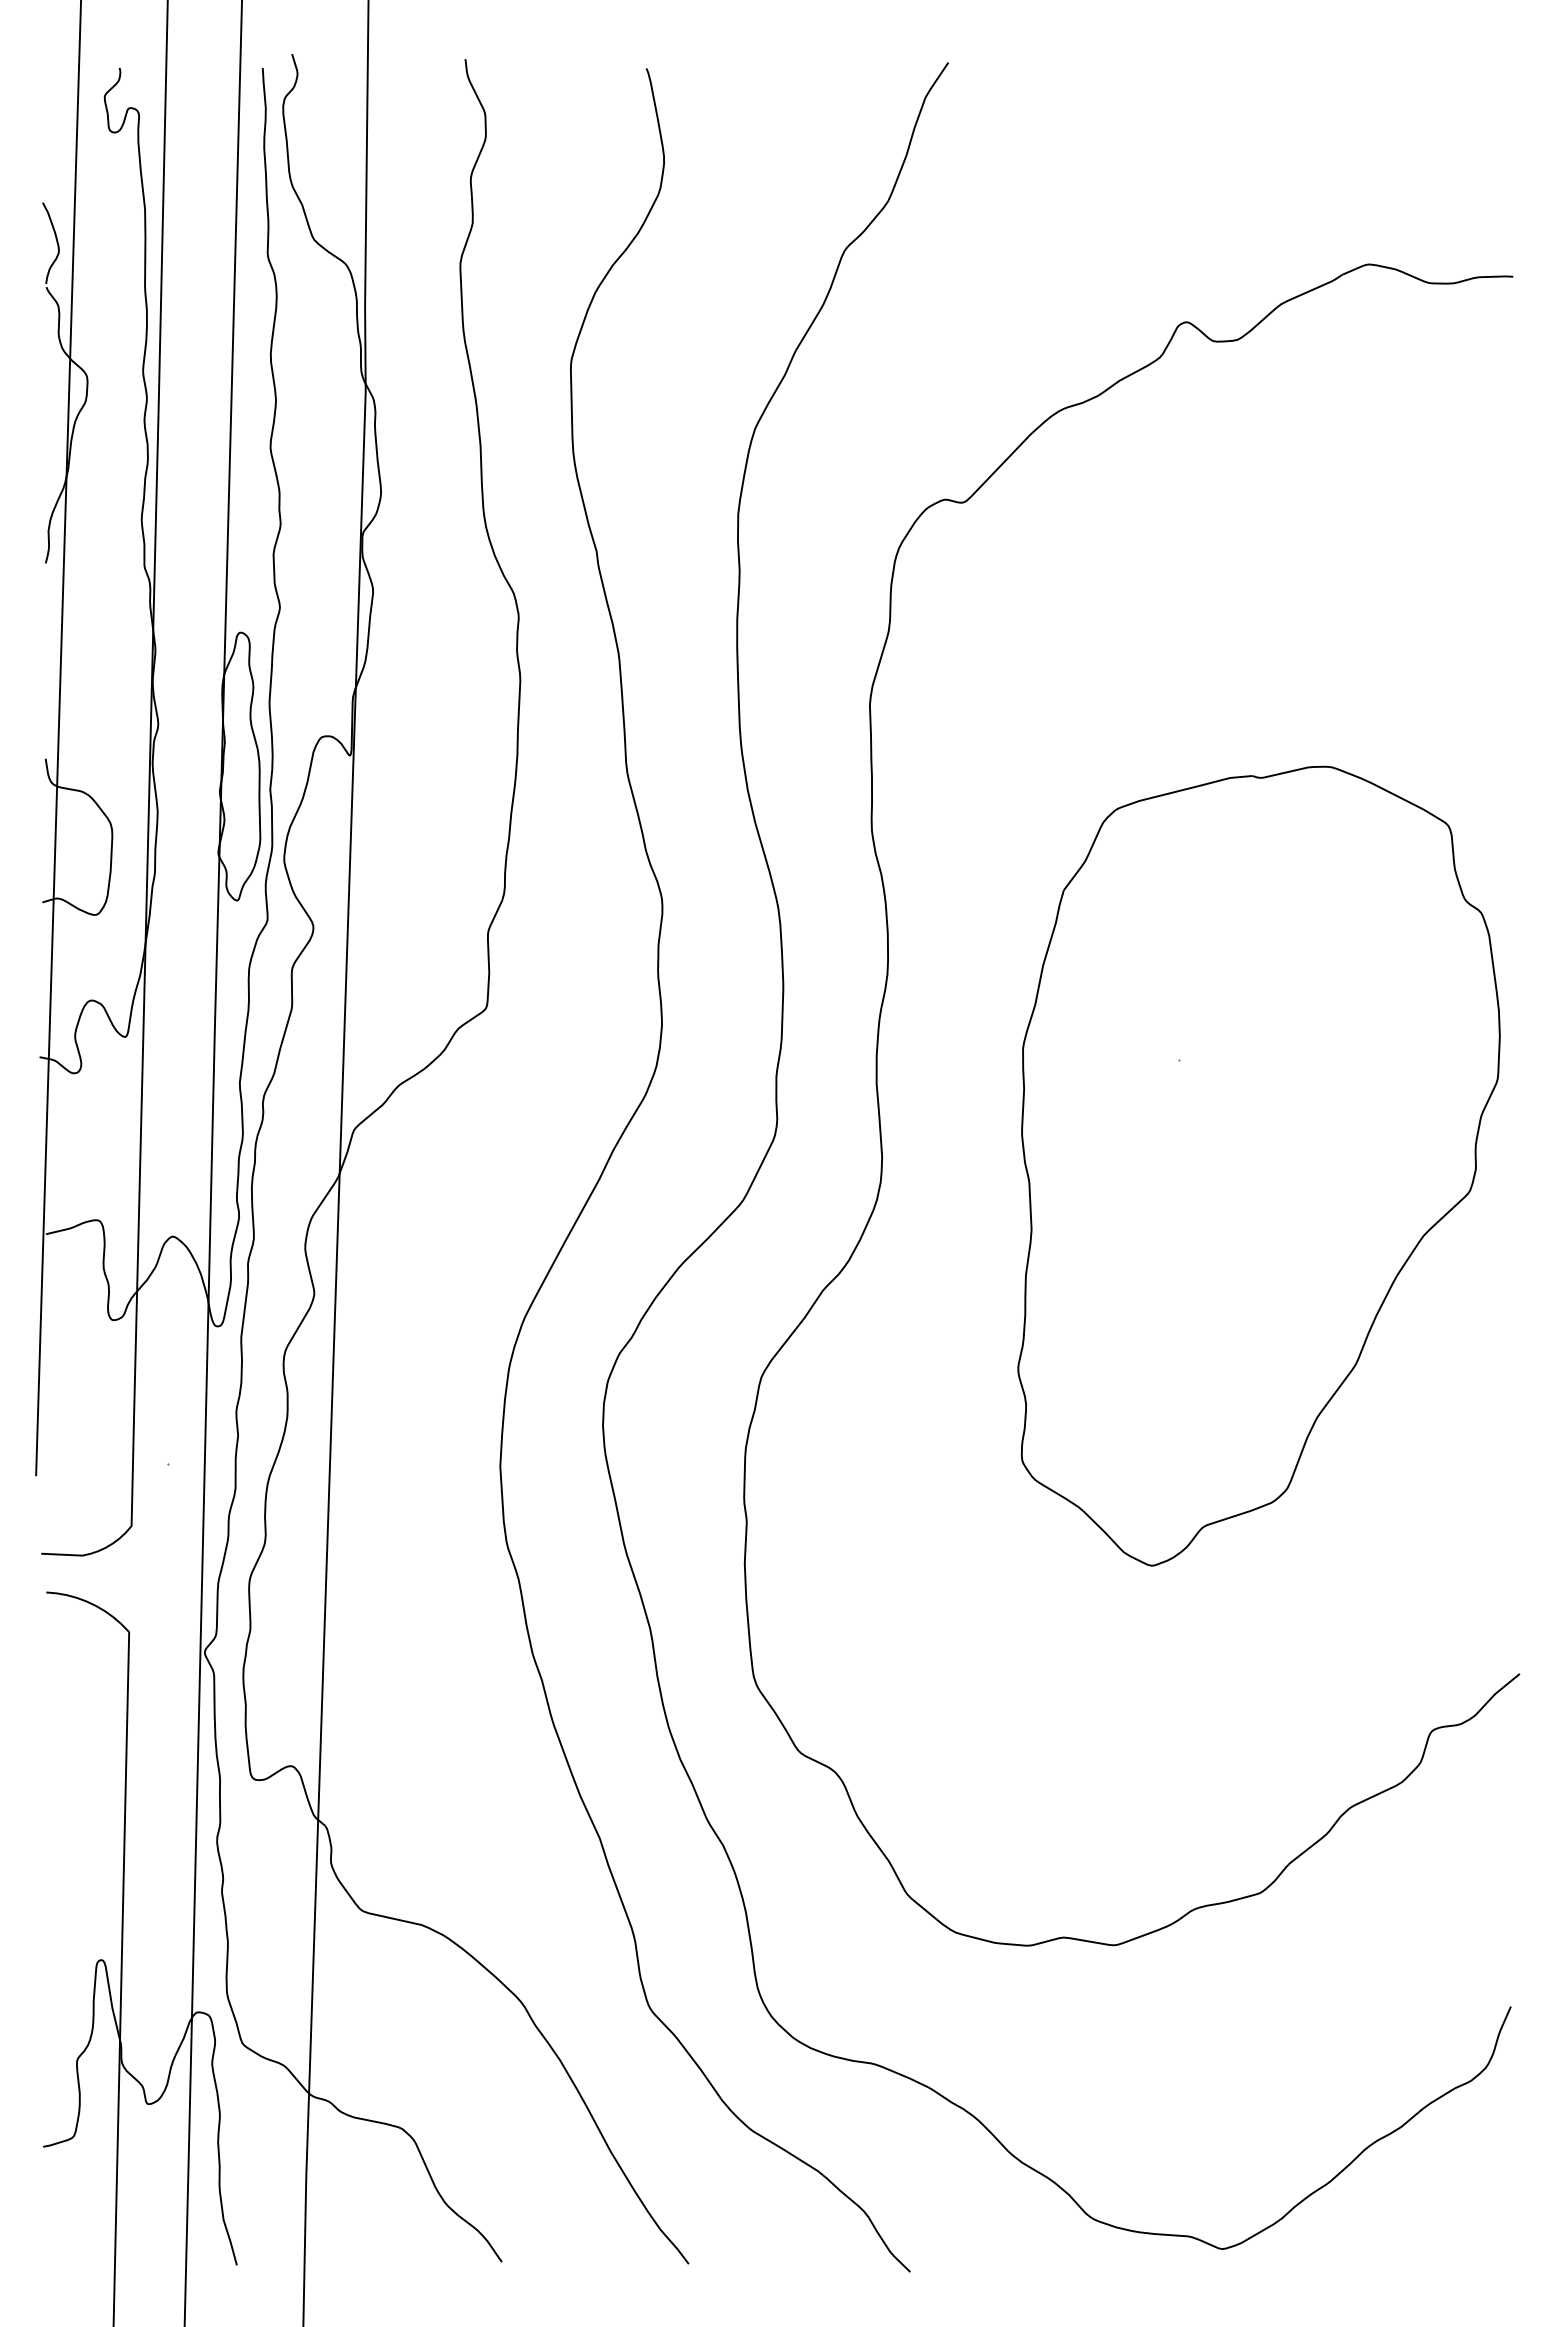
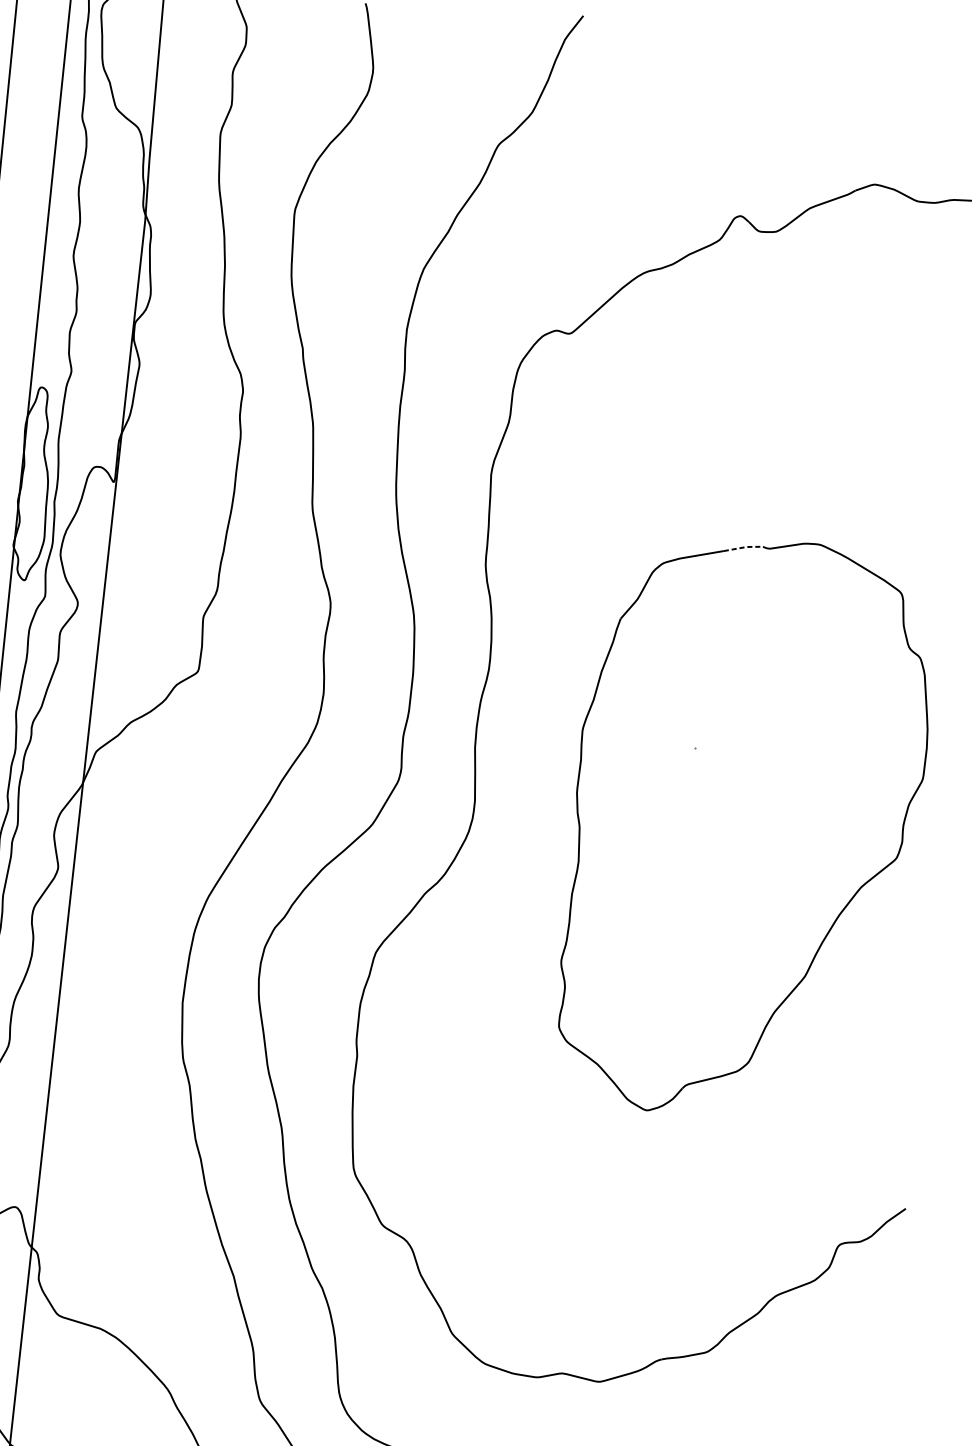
line: (1226, 778) -> (744, 547), solid -> dashed

